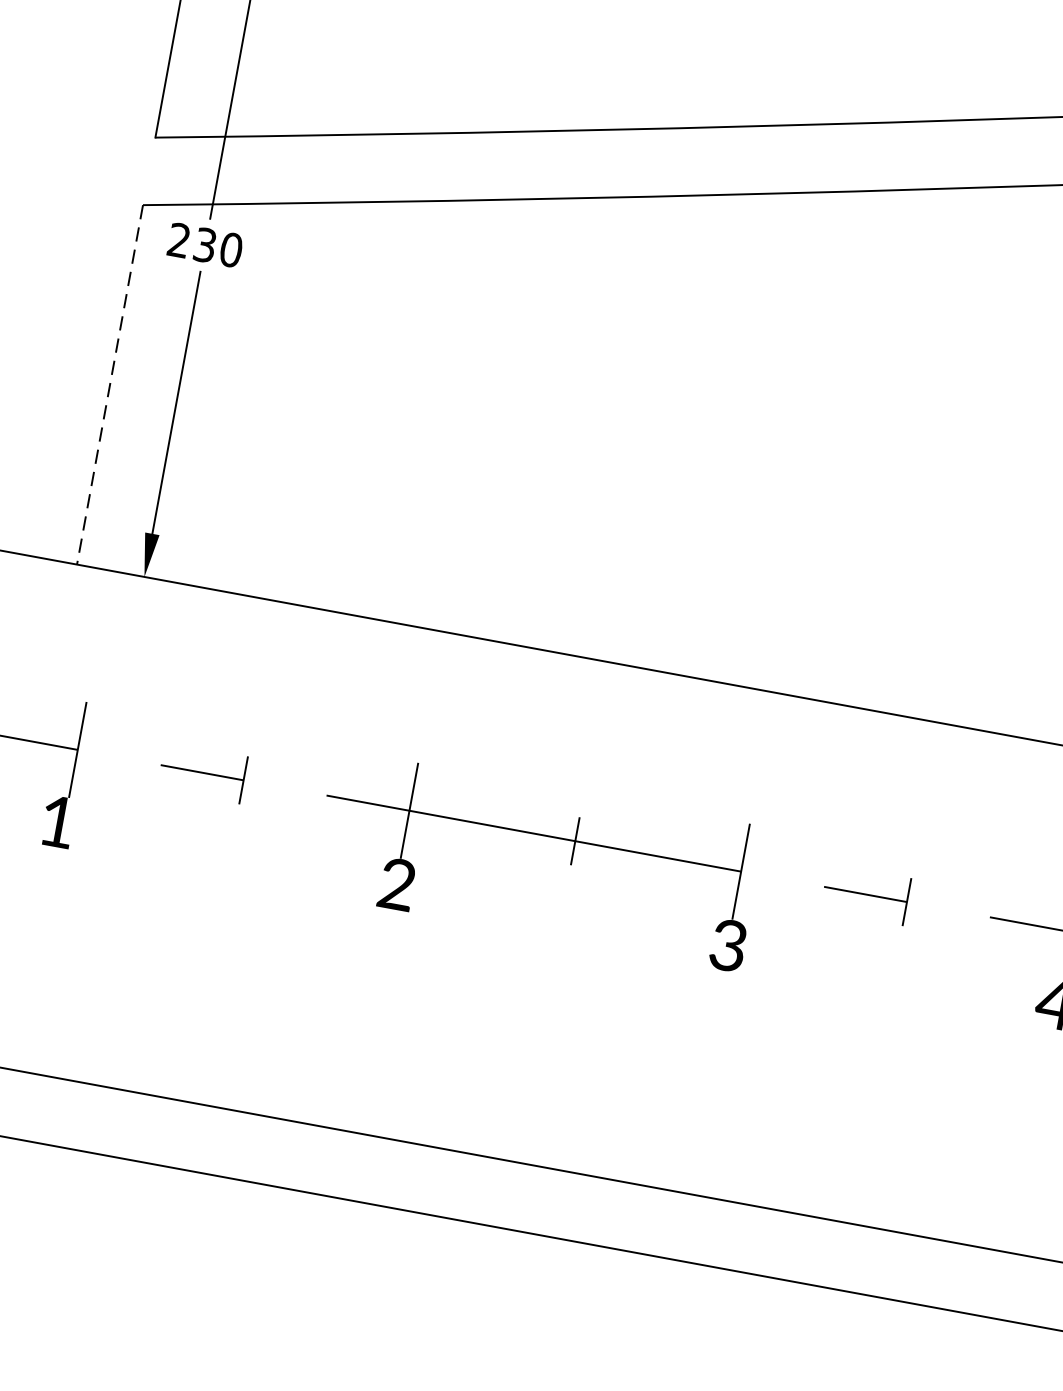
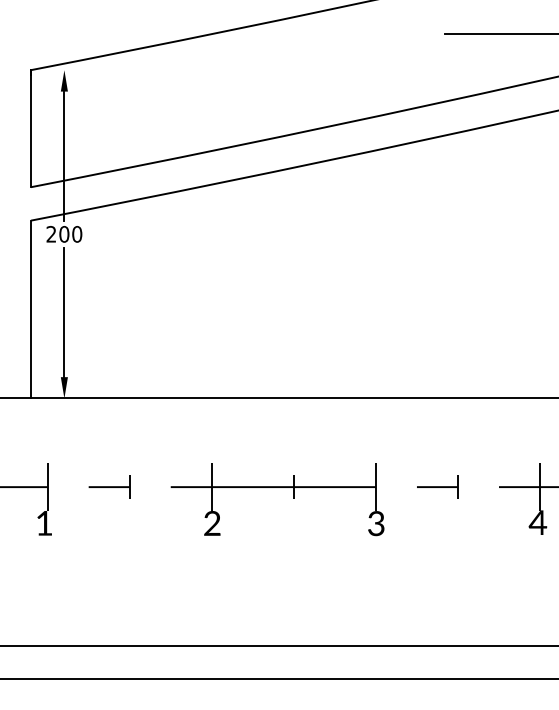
text: (205, 245) -> (64, 234), 230 -> 200
line: (110, 384) -> (31, 309), dashed -> solid

